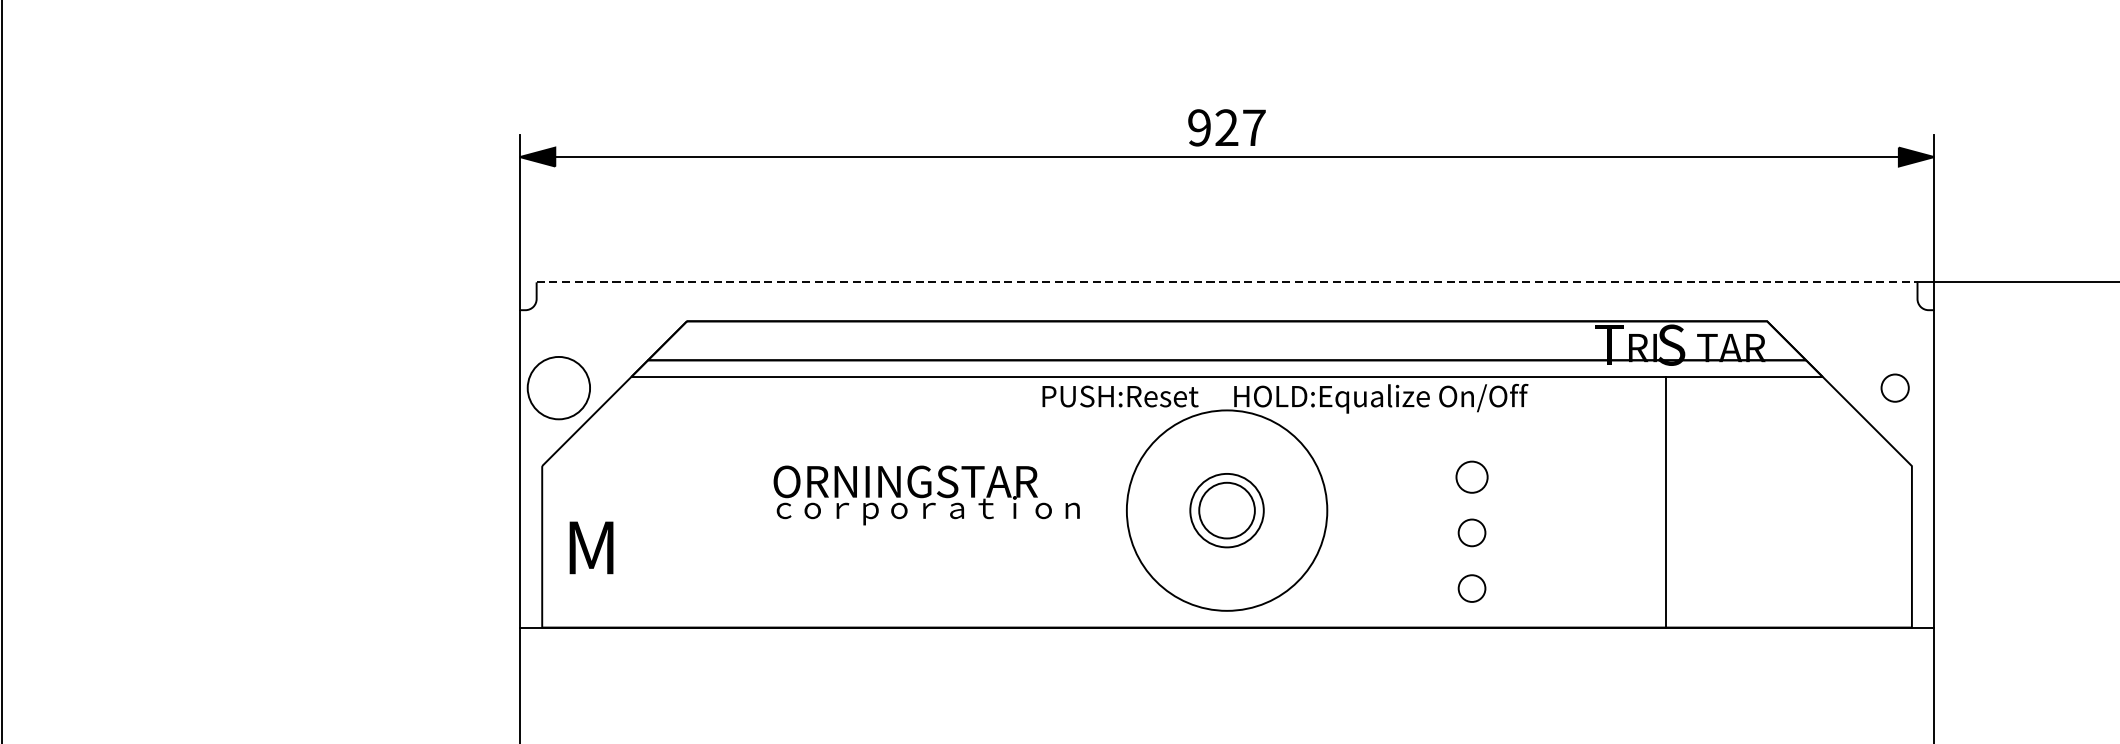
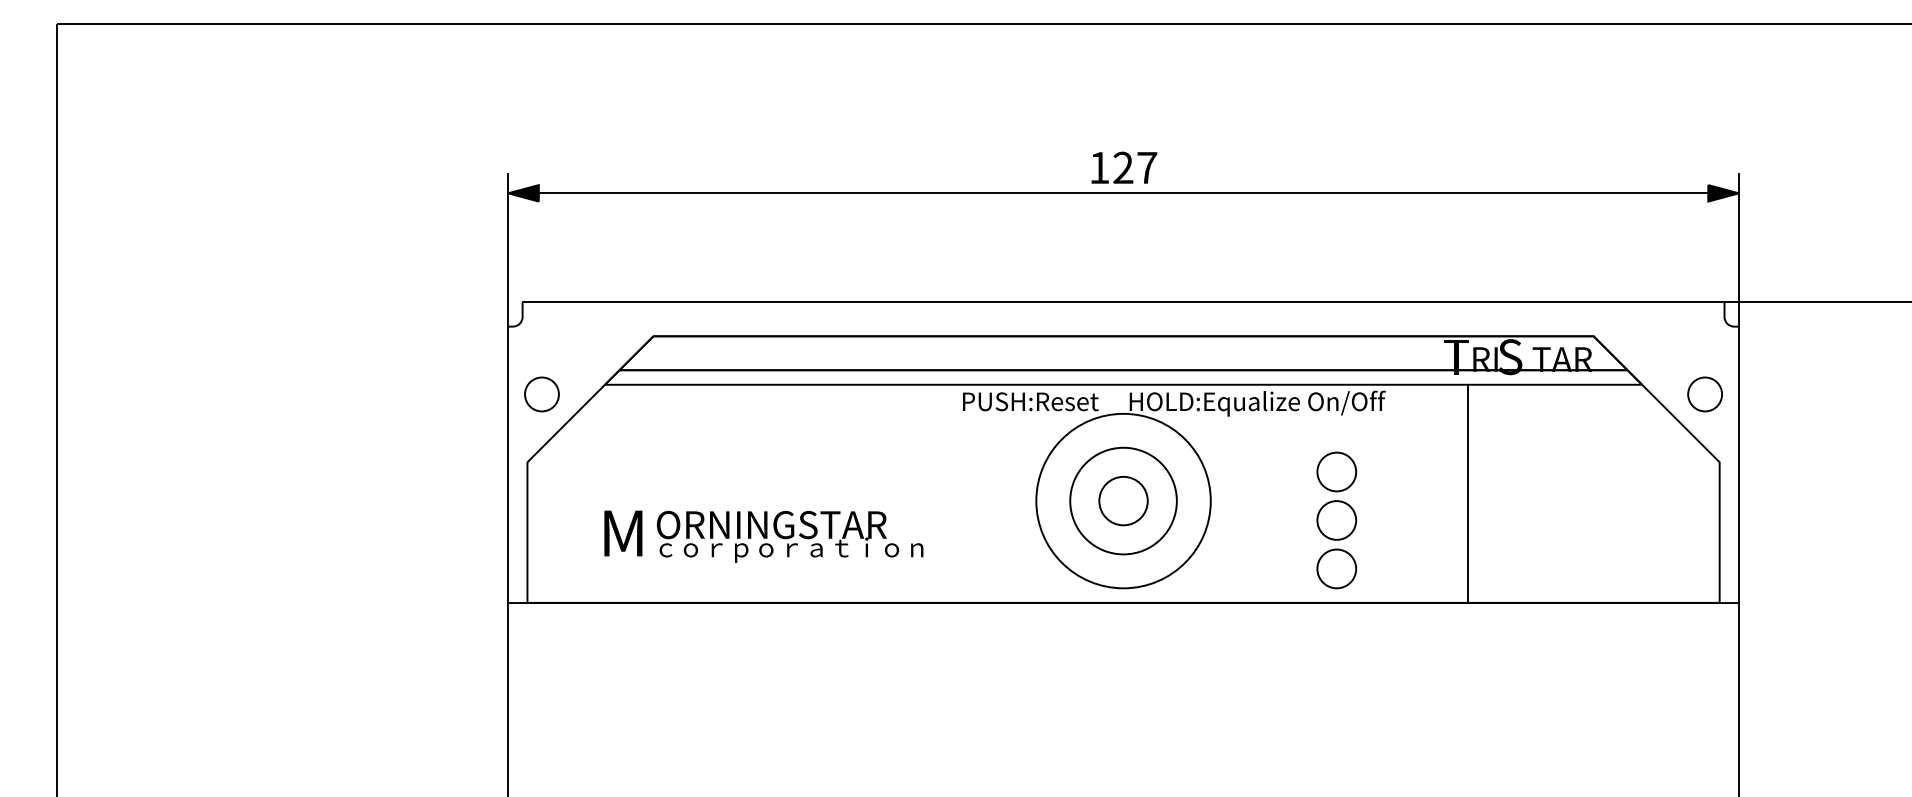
text: (1199, 127) -> (1099, 167), 927 -> 127
line: (1227, 282) -> (1123, 302), dashed -> solid
circle: (558, 388) -> (541, 394), size x0.62
circle: (1894, 388) -> (1704, 394), size x1.43
circle: (1471, 476) -> (1336, 471), size x1.43
text: (927, 495) -> (790, 536), moved
line: (1665, 501) -> (1467, 493), moved
circle: (1227, 509) -> (1123, 500), size x1.67
circle: (1471, 532) -> (1336, 520), size x1.67
text: (591, 547) -> (623, 533), moved
circle: (1471, 588) -> (1336, 568), size x1.67

